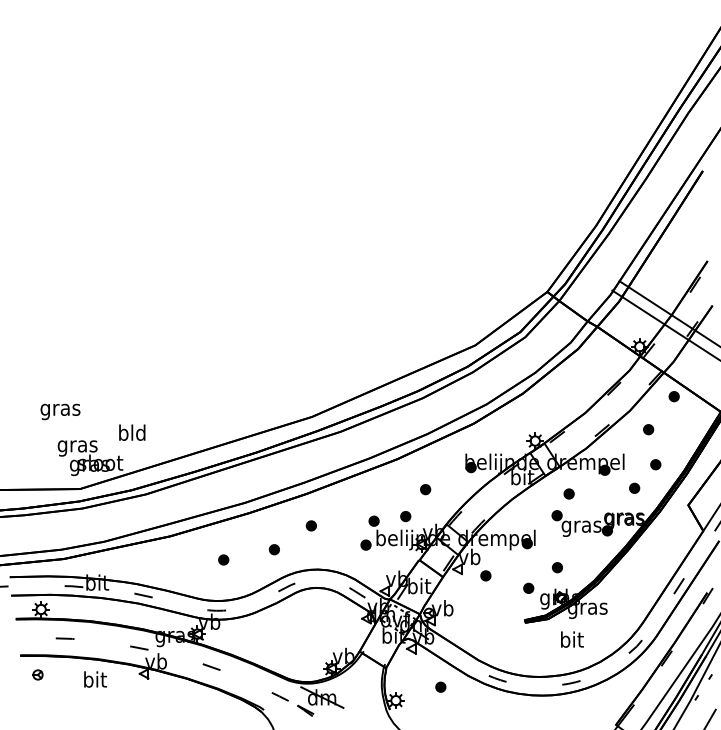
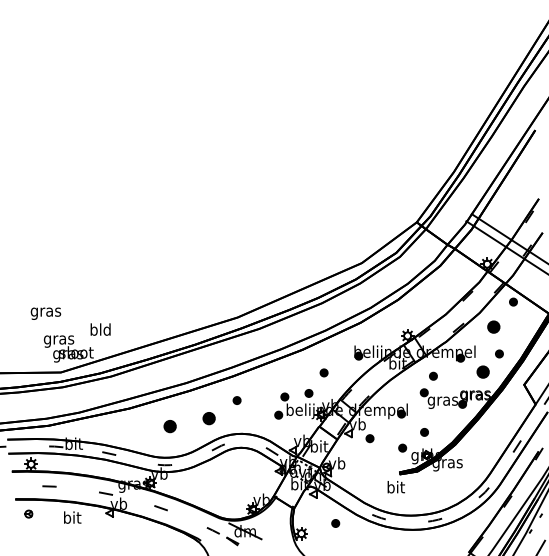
part: (648, 429) -> (493, 327), size x1.6
part: (634, 487) -> (483, 371), size x1.6
part: (273, 549) -> (208, 418), size x1.6
part: (223, 559) -> (170, 426), size x1.6
text: (572, 639) -> (396, 487), moved

